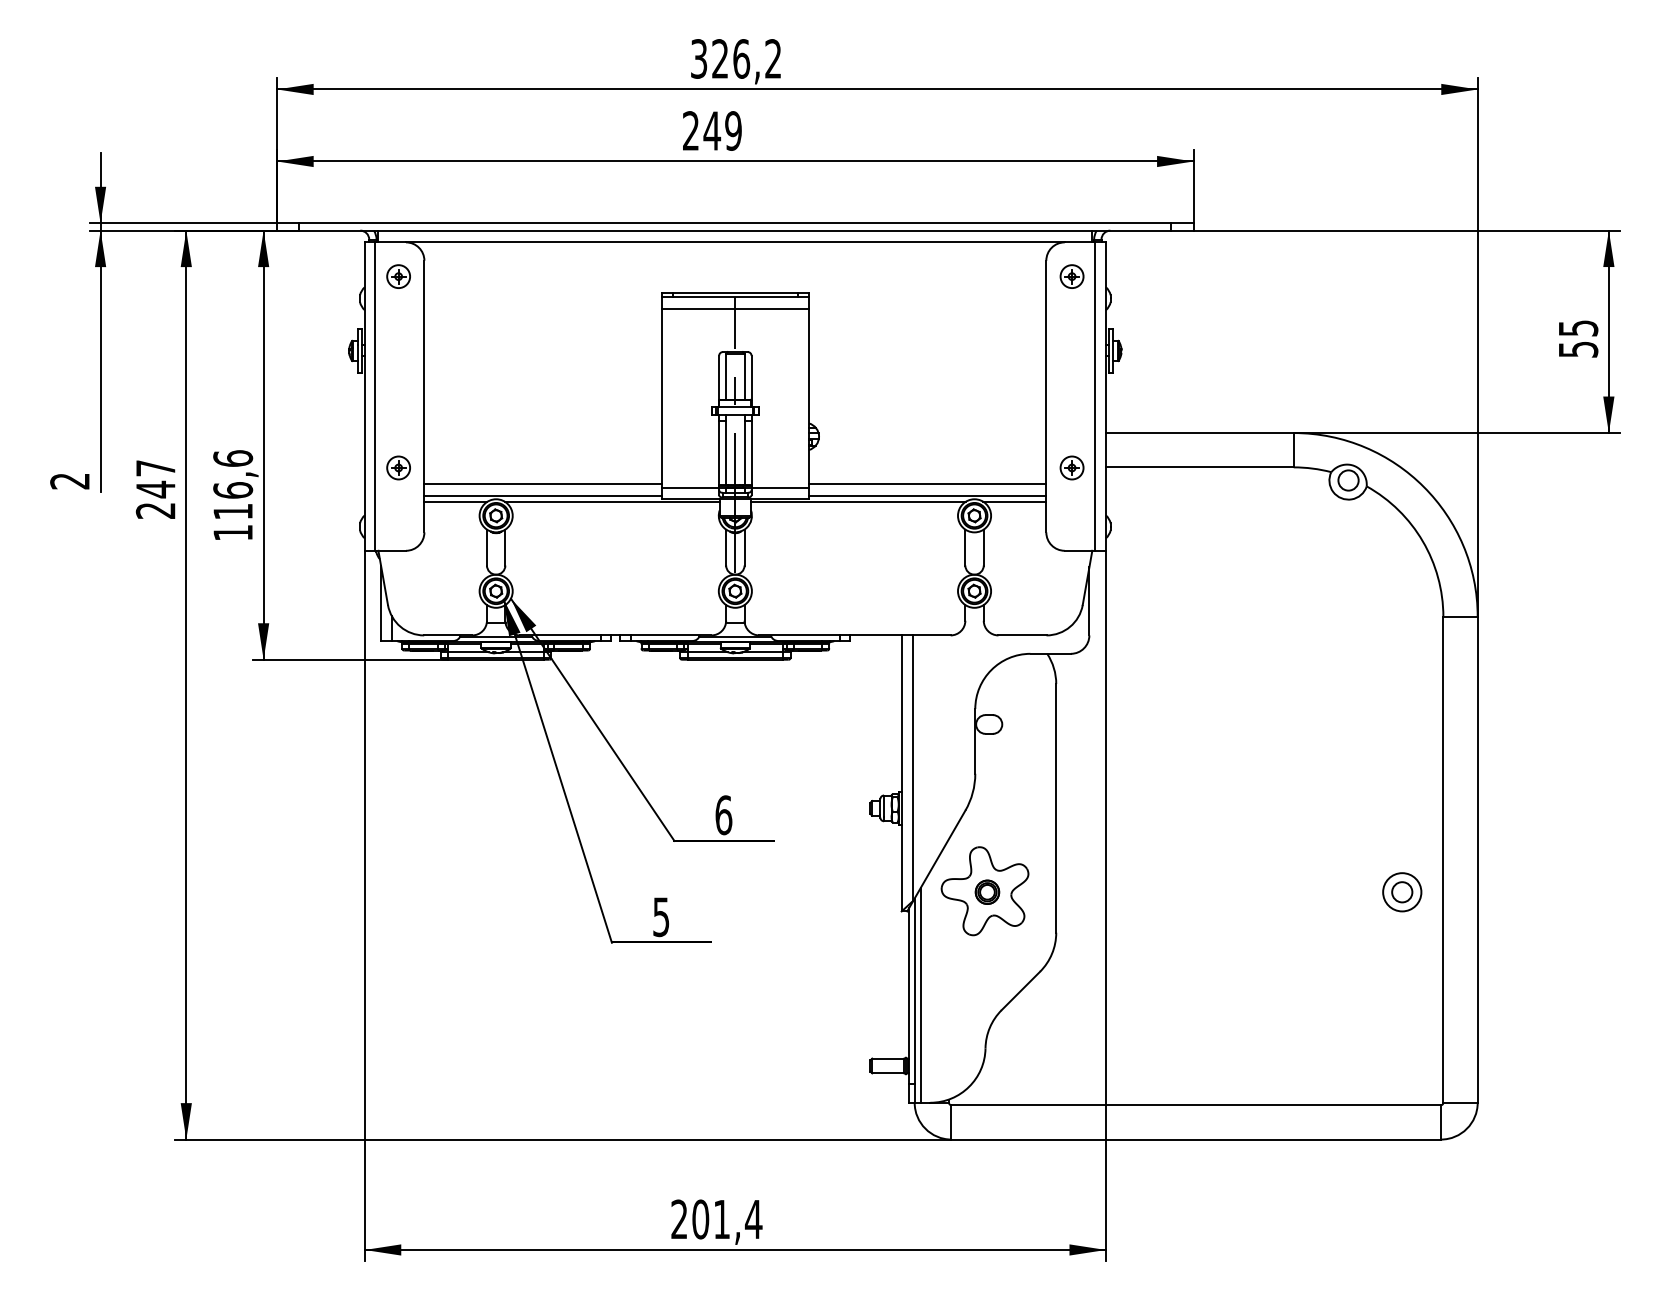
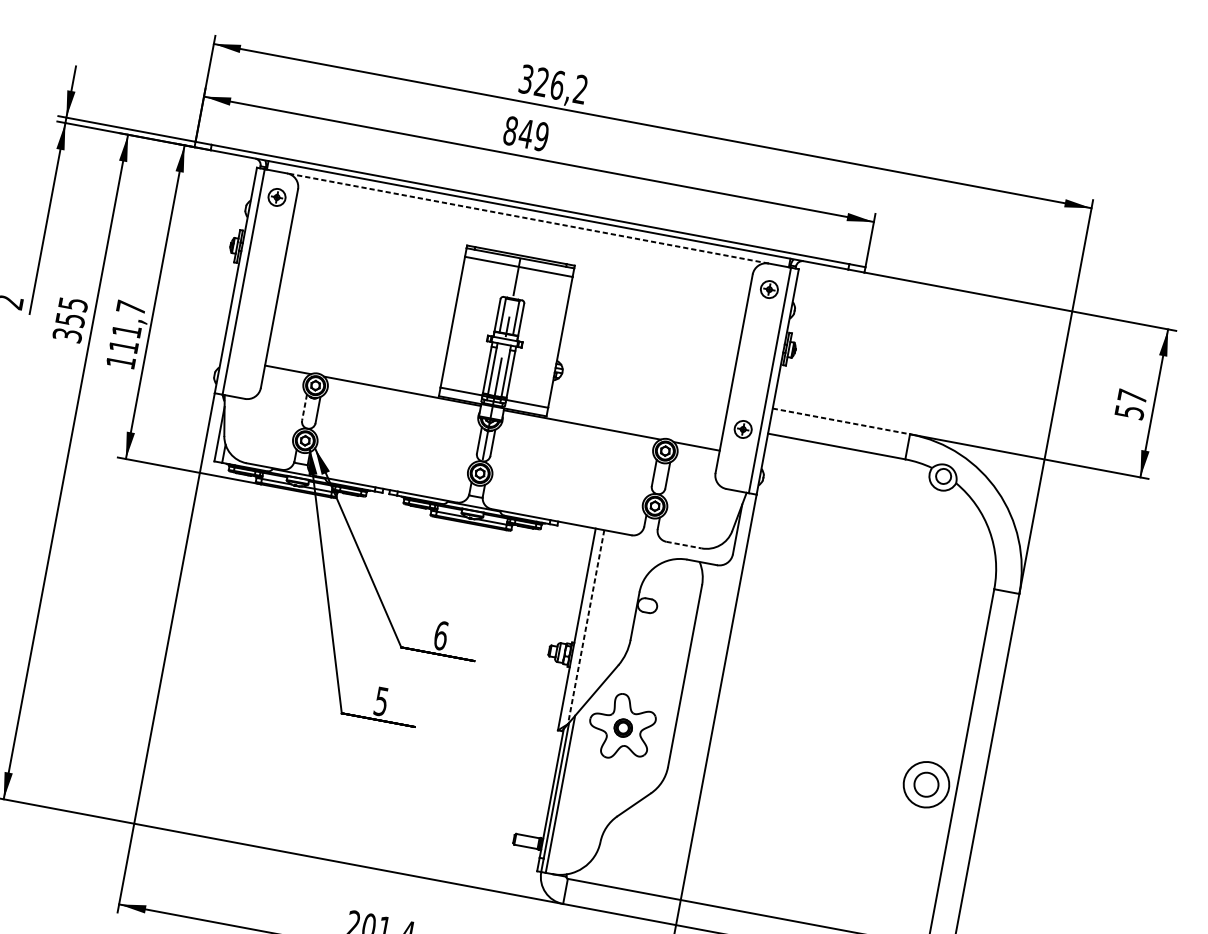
text: (690, 130) -> (510, 130), 249 -> 849
line: (734, 242) -> (527, 218), solid -> dashed
text: (1578, 328) -> (1132, 396), 55 -> 57
line: (1199, 433) -> (841, 421), solid -> dashed
part: (398, 467) -> (250, 336), removed
text: (233, 474) -> (129, 319), 116,6 -> 111,7
line: (542, 483) -> (353, 368), removed
line: (927, 483) -> (635, 421), removed
text: (155, 489) -> (70, 319), 247 -> 355
line: (542, 495) -> (352, 377), removed
line: (927, 495) -> (633, 429), removed
line: (486, 547) -> (304, 407), solid -> dashed
line: (1022, 635) -> (684, 545), solid -> dashed
line: (913, 768) -> (586, 627), solid -> dashed
part: (1402, 892) -> (926, 785), size x1.6

